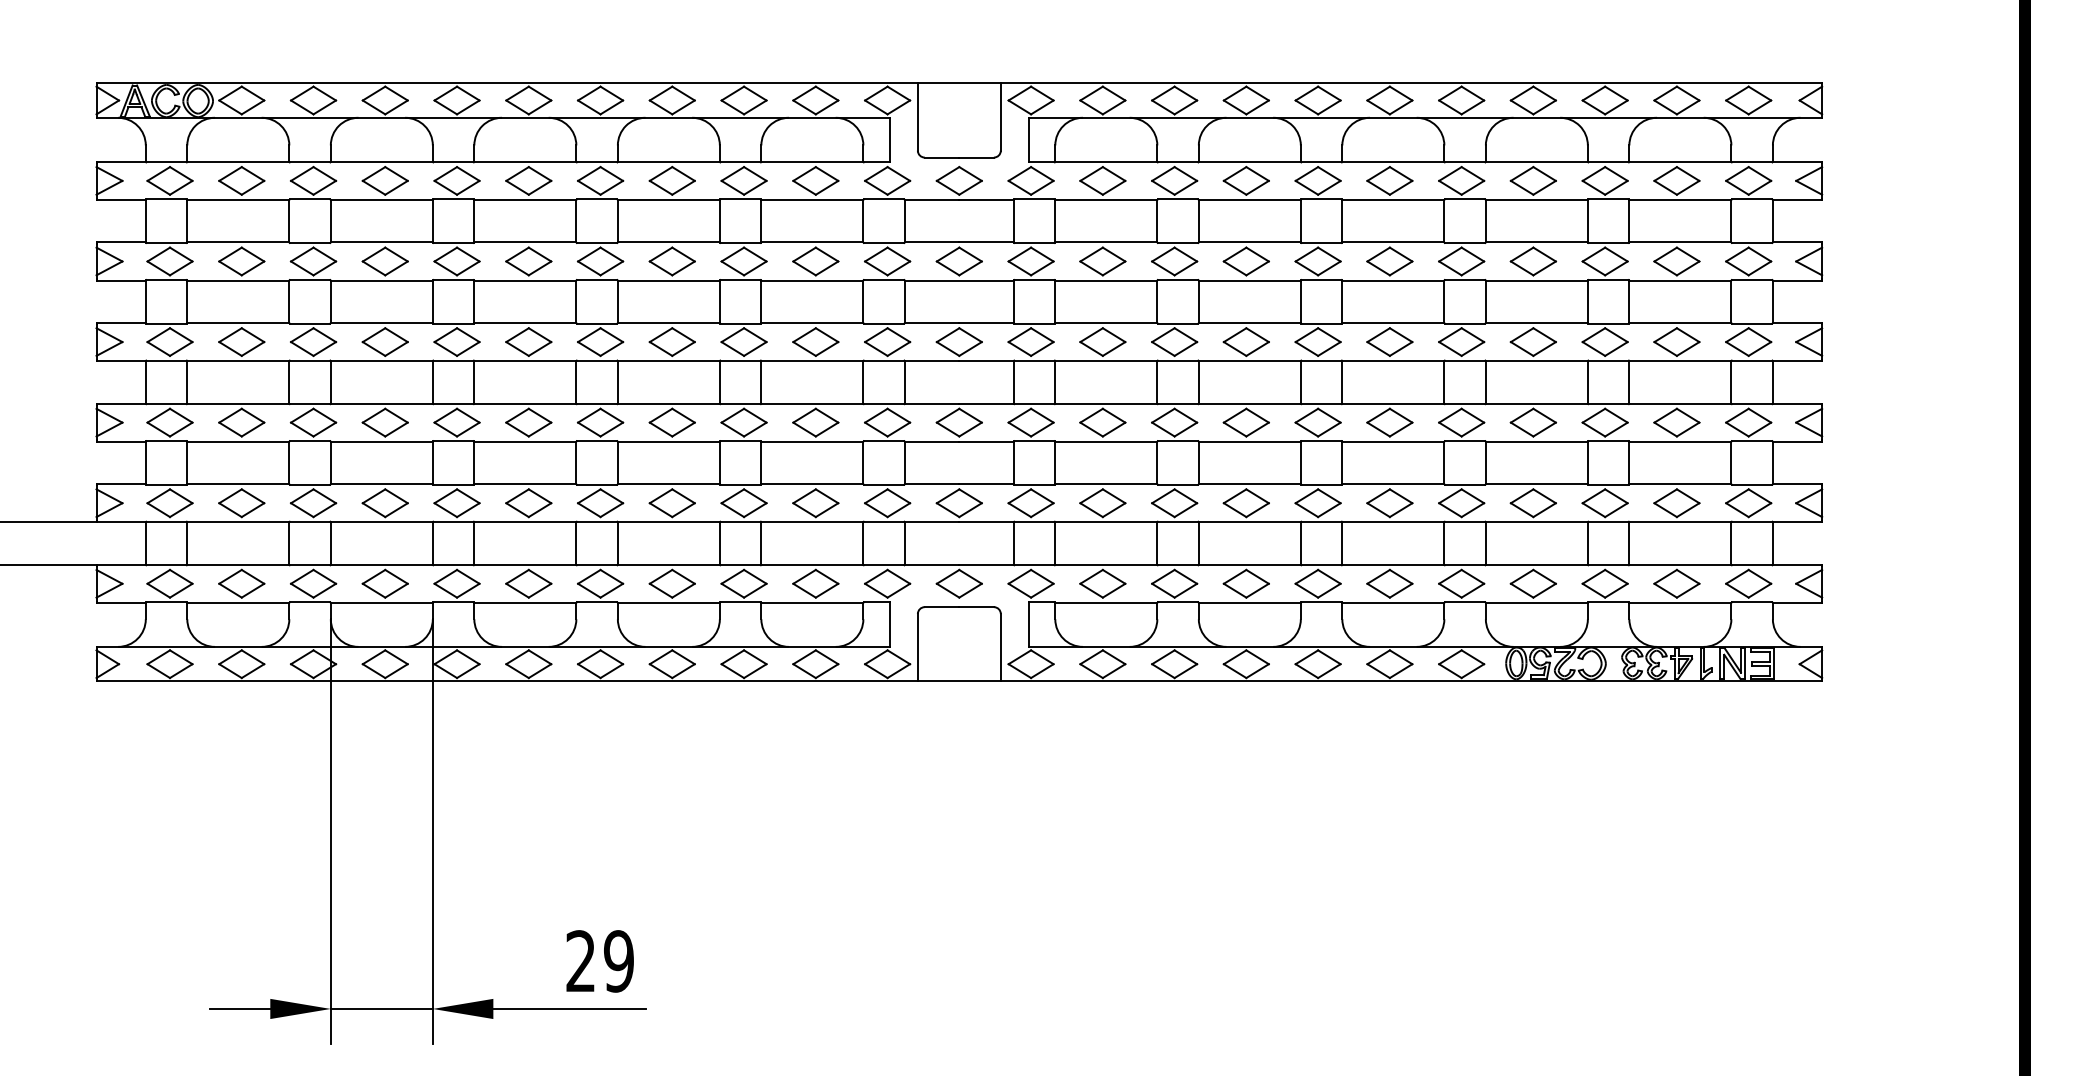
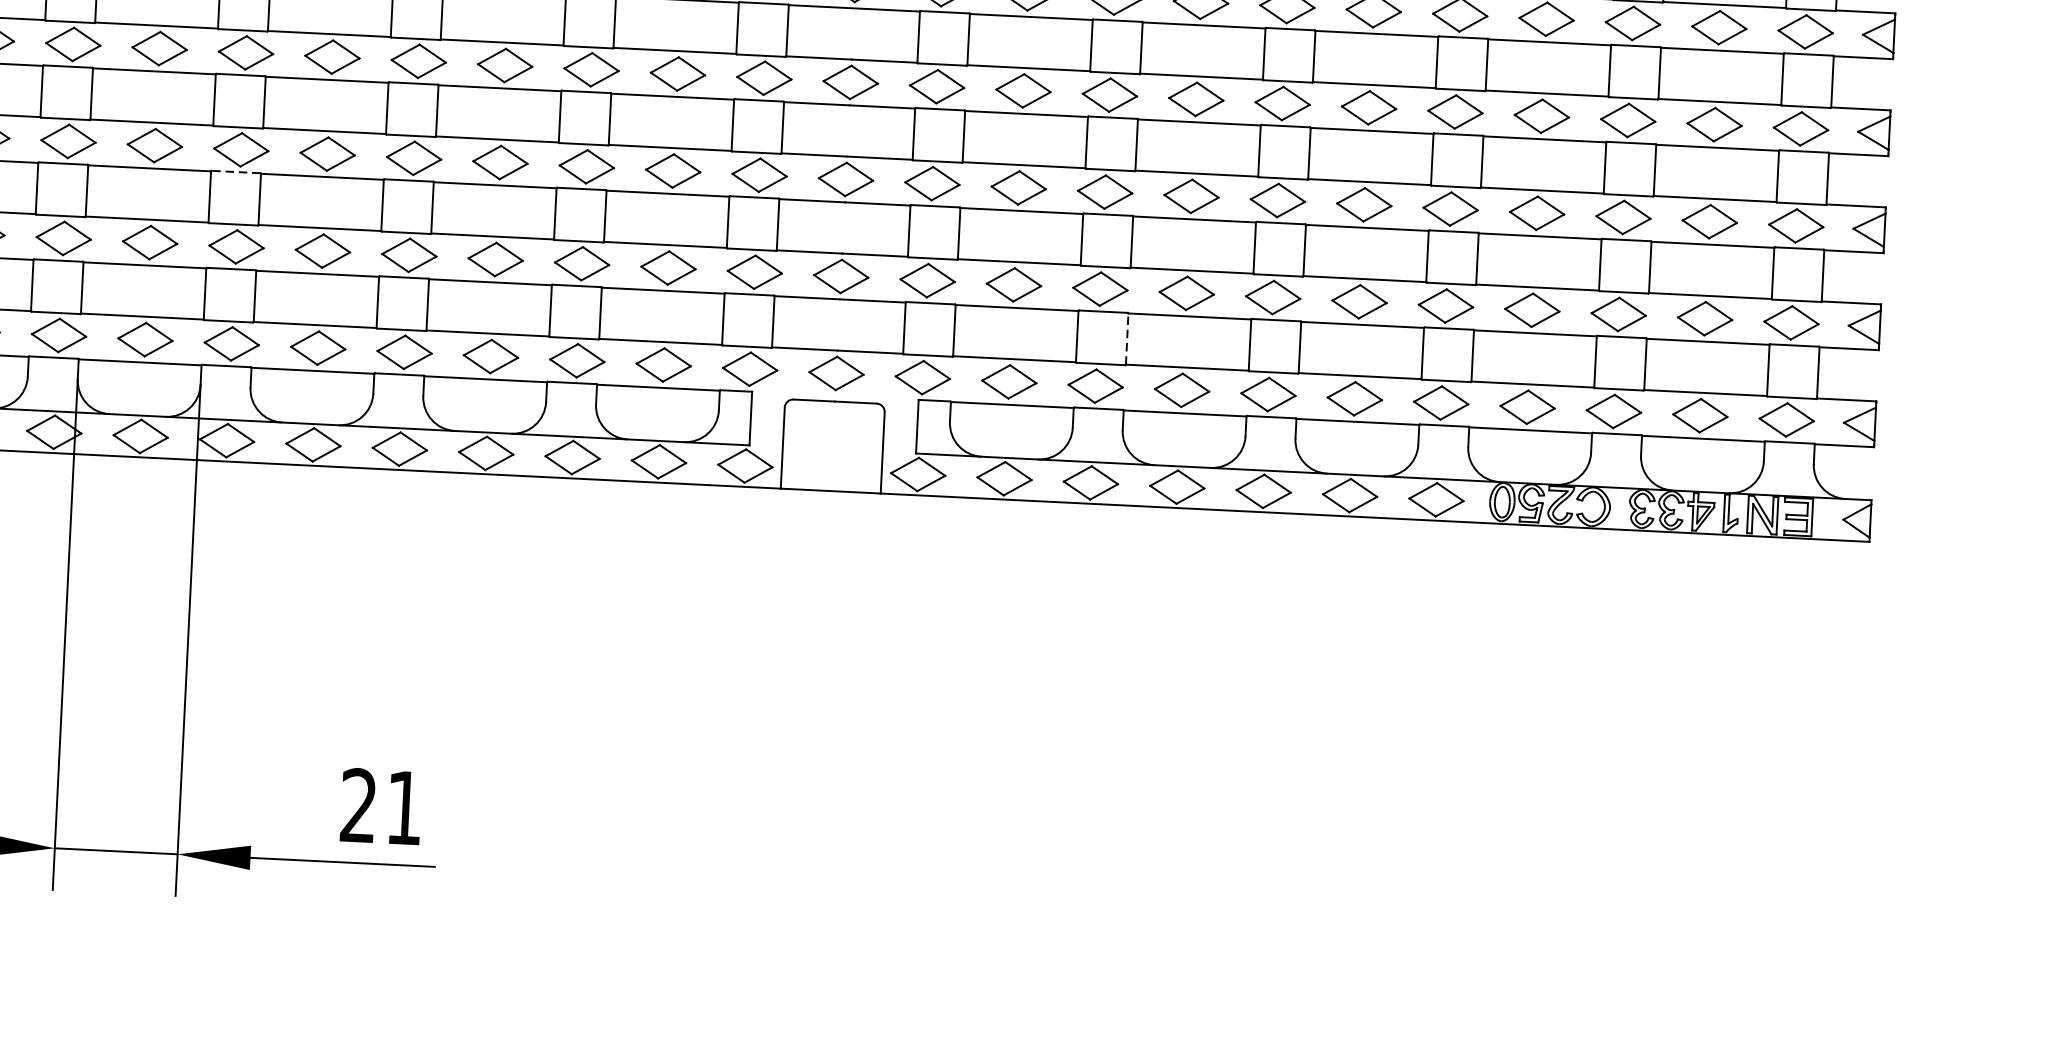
line: (453, 441) -> (235, 172), solid -> dashed
line: (1198, 543) -> (1126, 339), solid -> dashed
text: (618, 961) -> (403, 808), 29 -> 21

